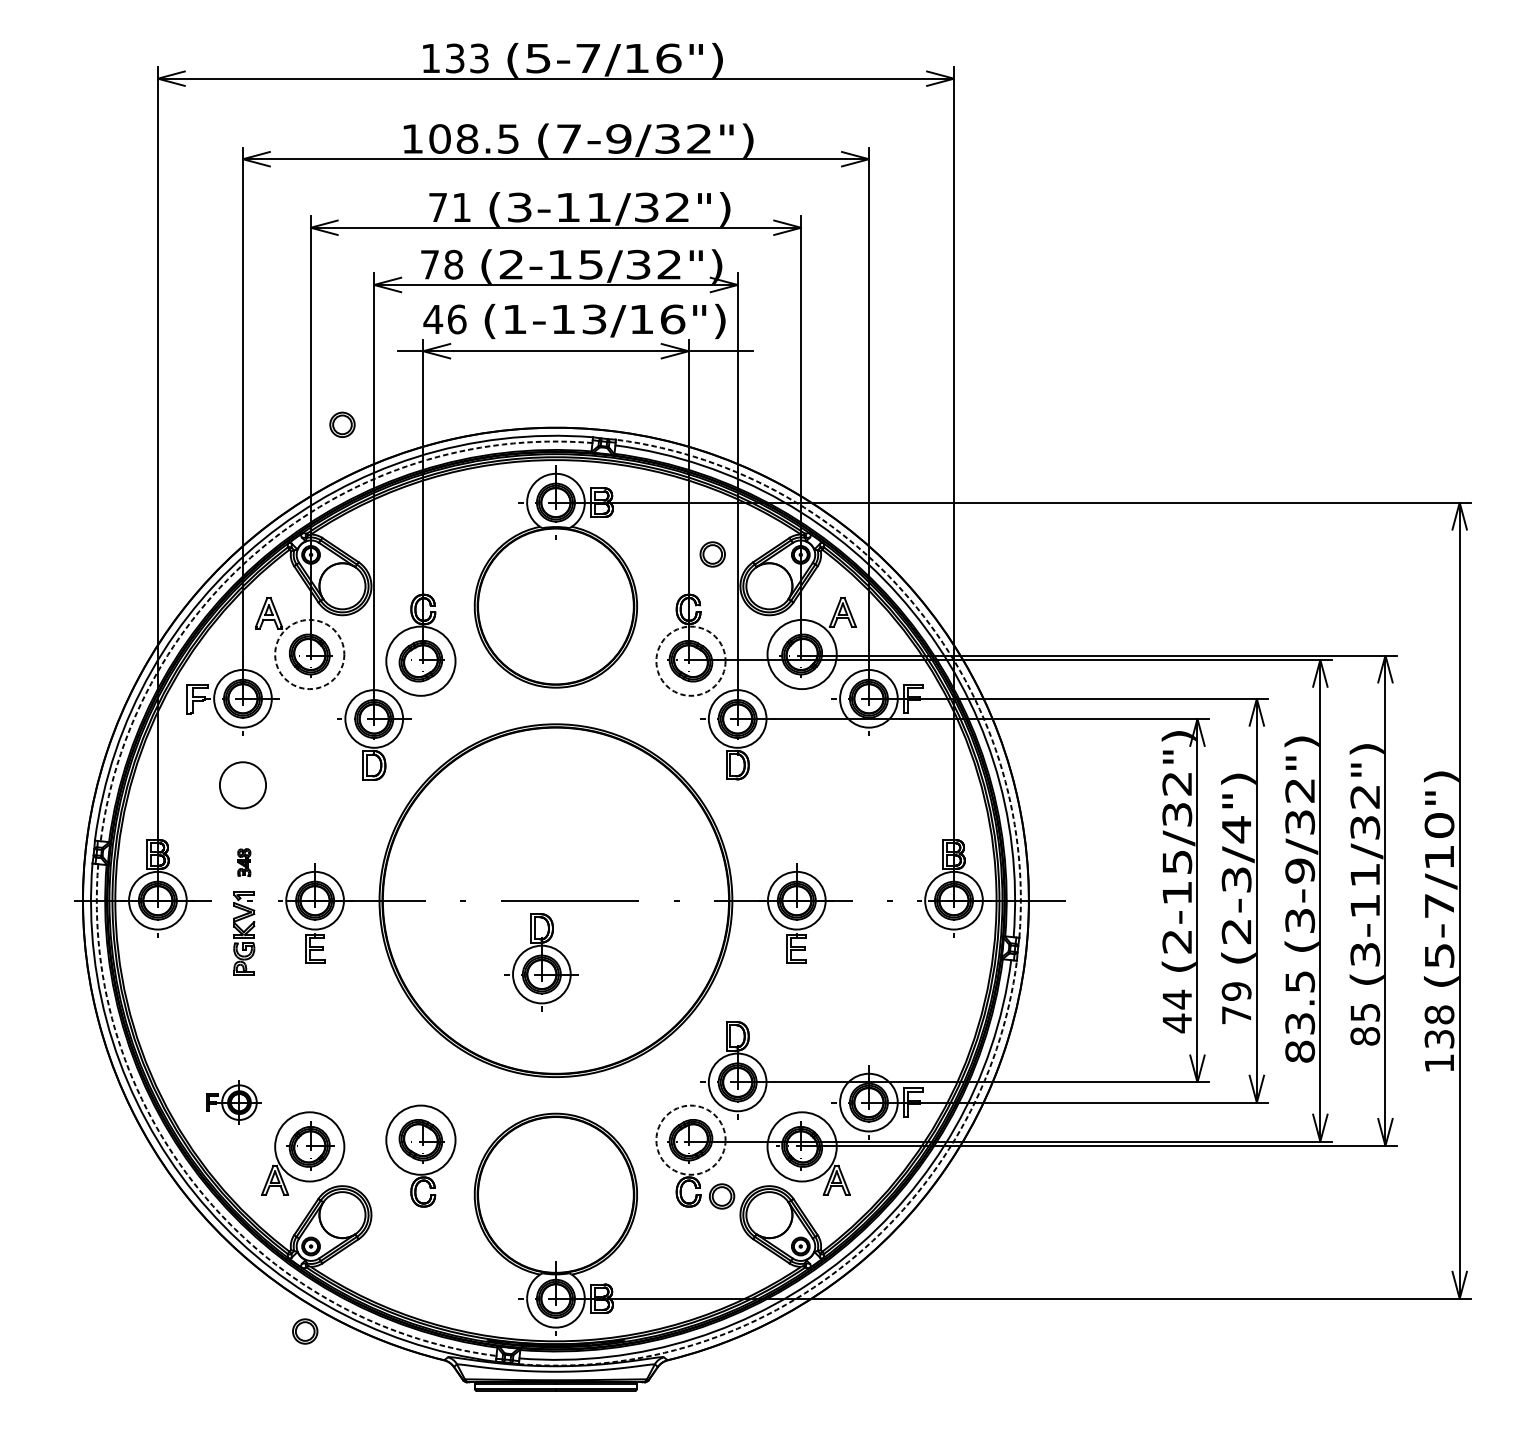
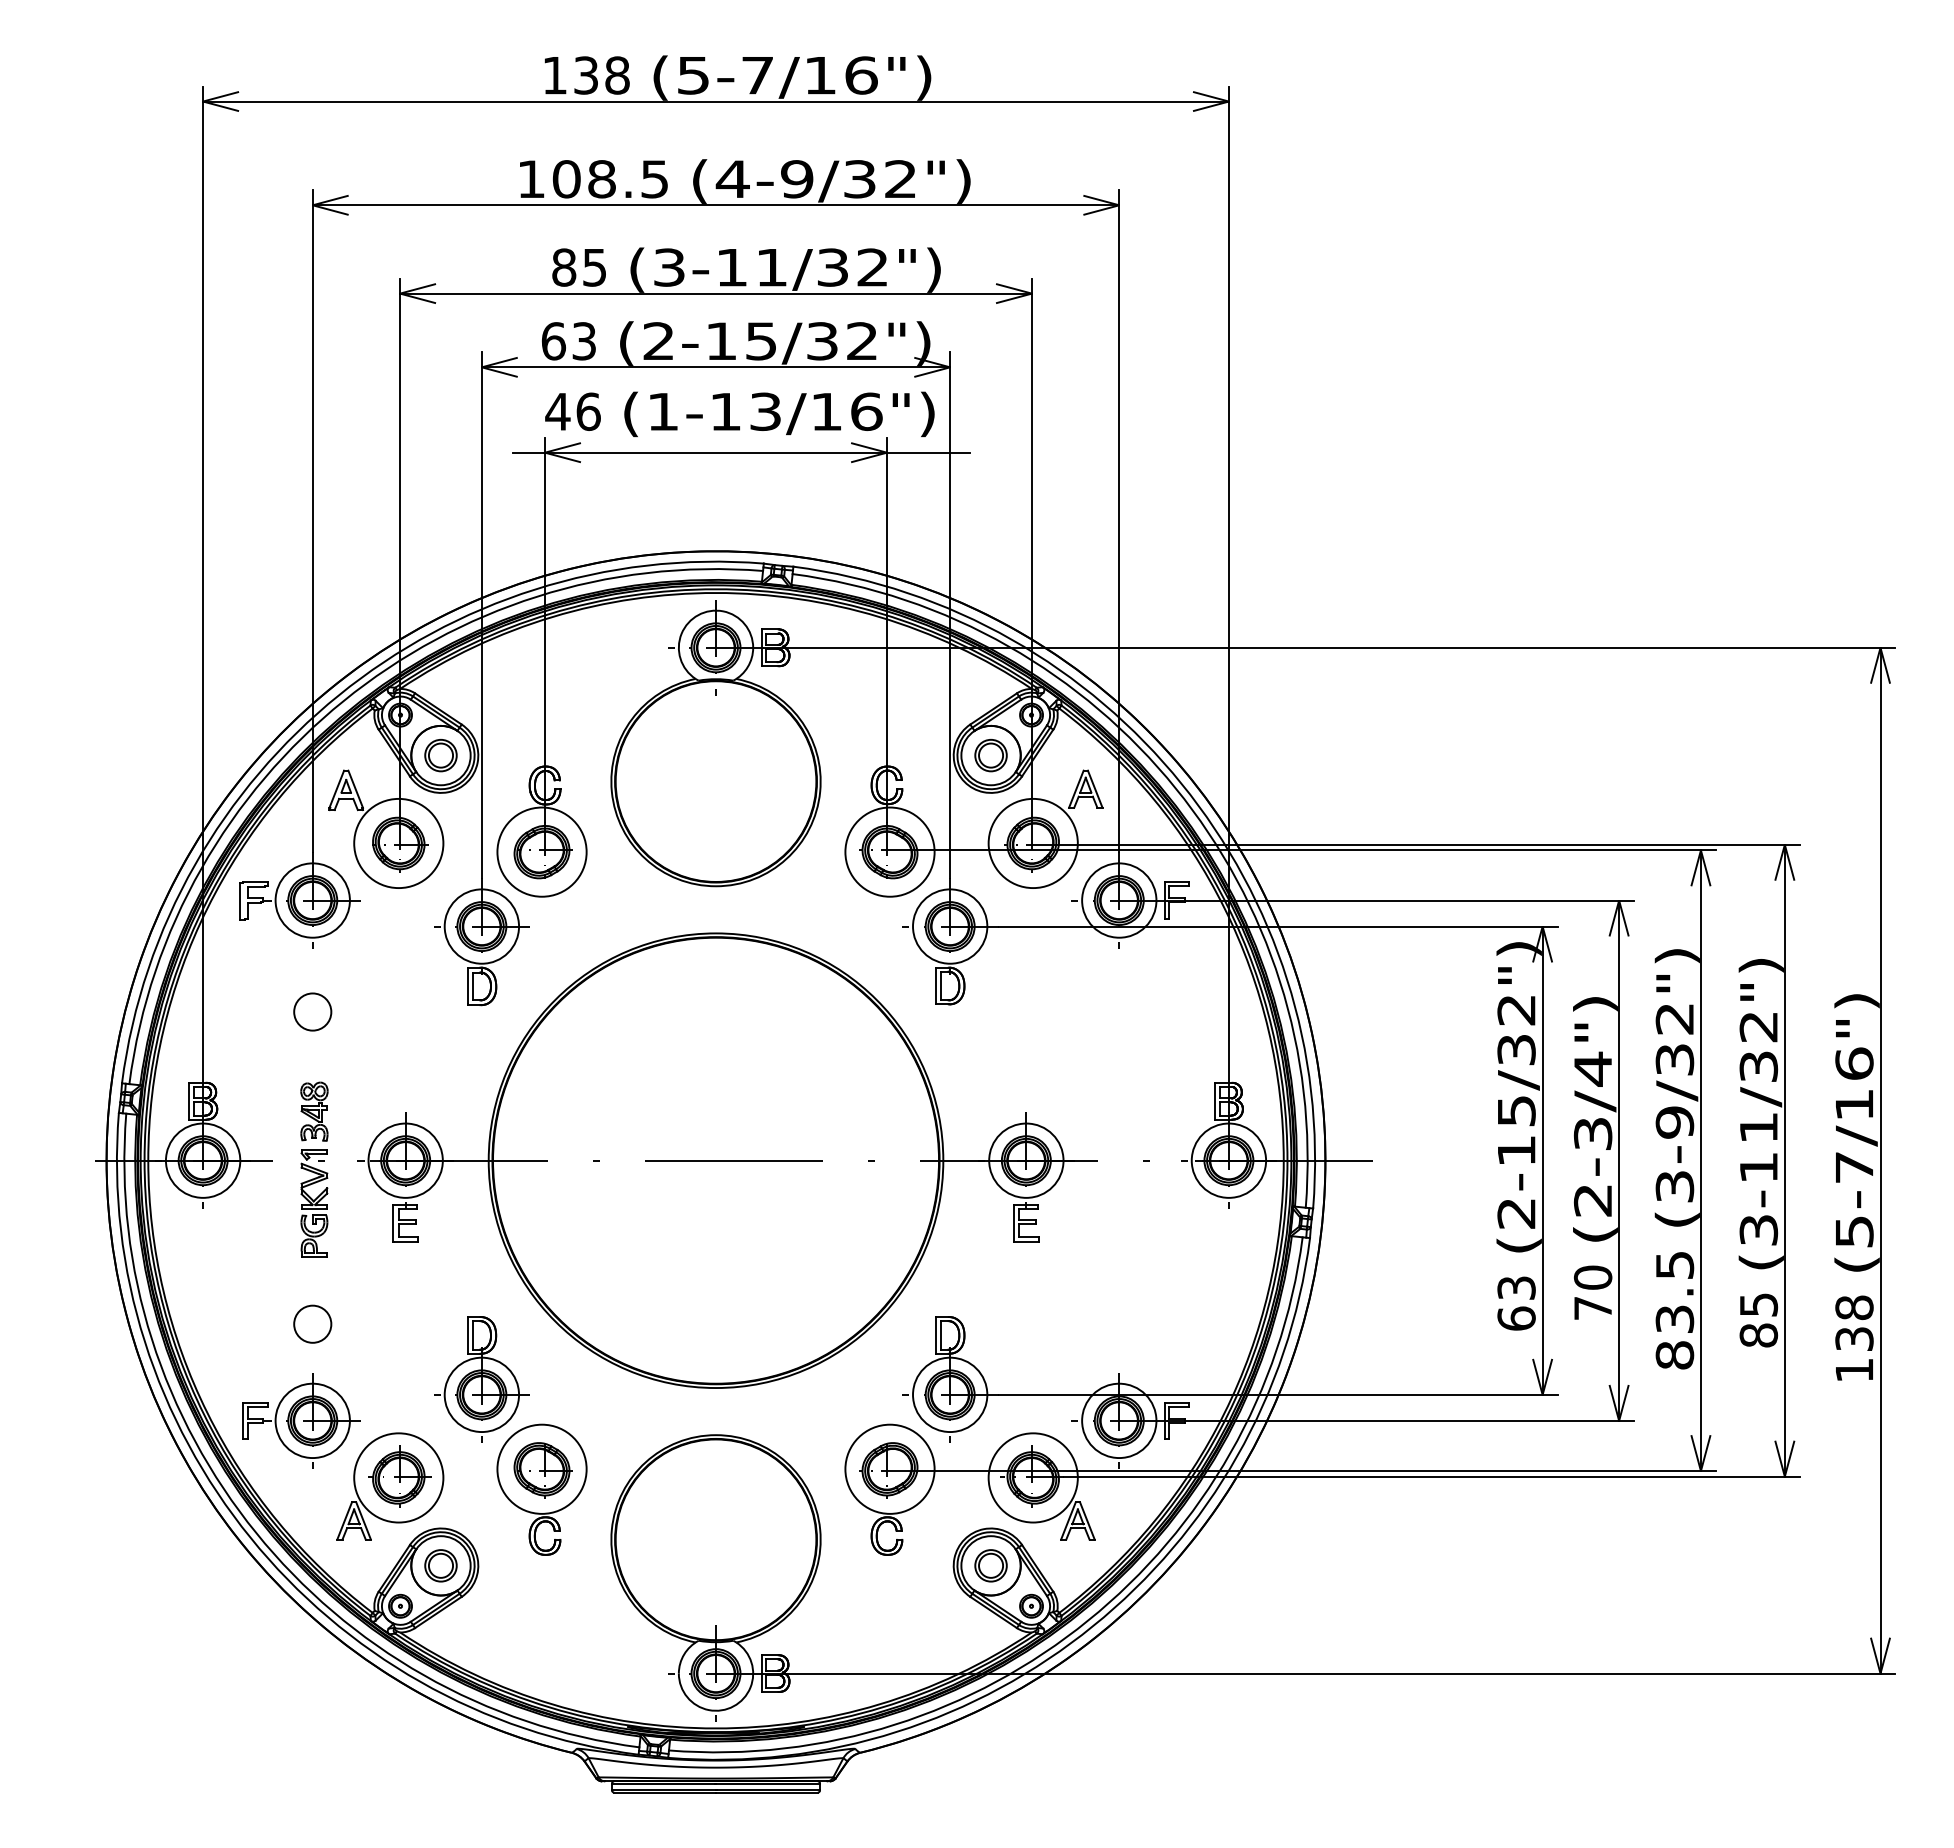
text: (479, 58) -> (617, 75), 133 -> 138
text: (568, 138) -> (732, 178), (7-9/32") -> (4-9/32")
text: (449, 207) -> (578, 267), 71 -> 85
text: (441, 264) -> (568, 341), 78 -> 63
part: (342, 424) -> (440, 755), moved
arc: (266, 543) -> (343, 700), dashed -> solid
part: (712, 554) -> (990, 755), moved
arc: (917, 607) -> (1181, 783), dashed -> solid
circle: (309, 654) -> (398, 843), dashed -> solid
circle: (690, 660) -> (889, 851), dashed -> solid
circle: (242, 784) -> (312, 1011), size x0.62
text: (1439, 825) -> (1854, 1063), (5-7/10") -> (5-7/16")
part: (244, 862) -> (314, 1111), size x1.67
part: (541, 962) -> (481, 1379), moved
text: (1236, 991) -> (1593, 1277), 79 -> 70
text: (1177, 1011) -> (1516, 1303), 44 -> 63
circle: (242, 1027) -> (312, 1323), added
part: (234, 1102) -> (301, 1420), size x1.67
circle: (690, 1139) -> (889, 1468), dashed -> solid
arc: (199, 1190) -> (256, 1533), dashed -> solid
part: (721, 1196) -> (990, 1565), moved
arc: (848, 1262) -> (1093, 1626), dashed -> solid
part: (304, 1331) -> (440, 1565), moved

